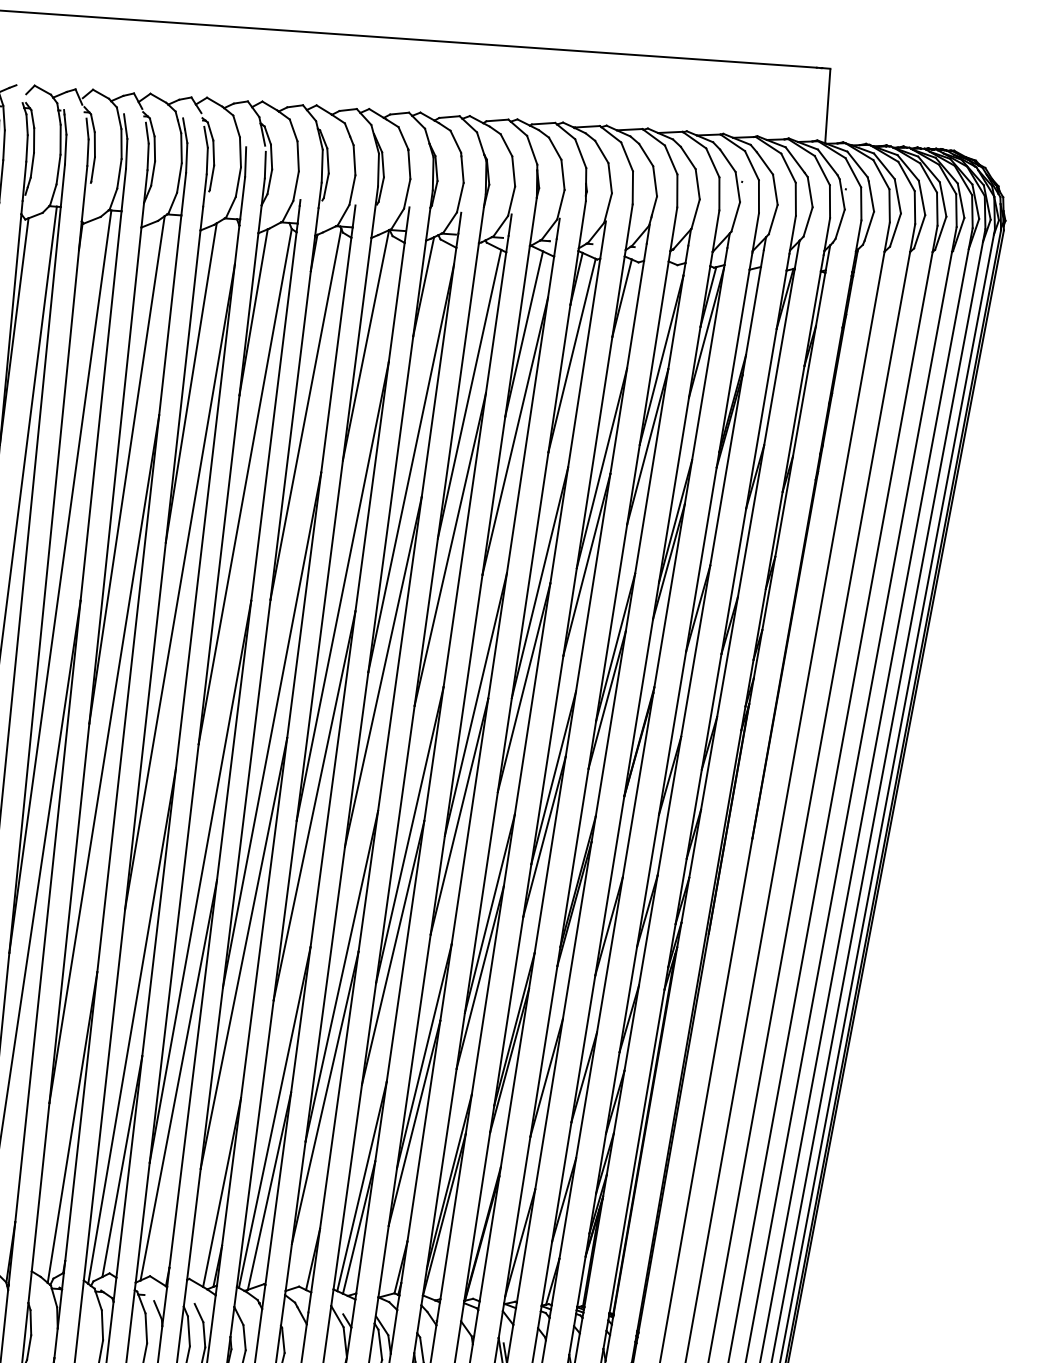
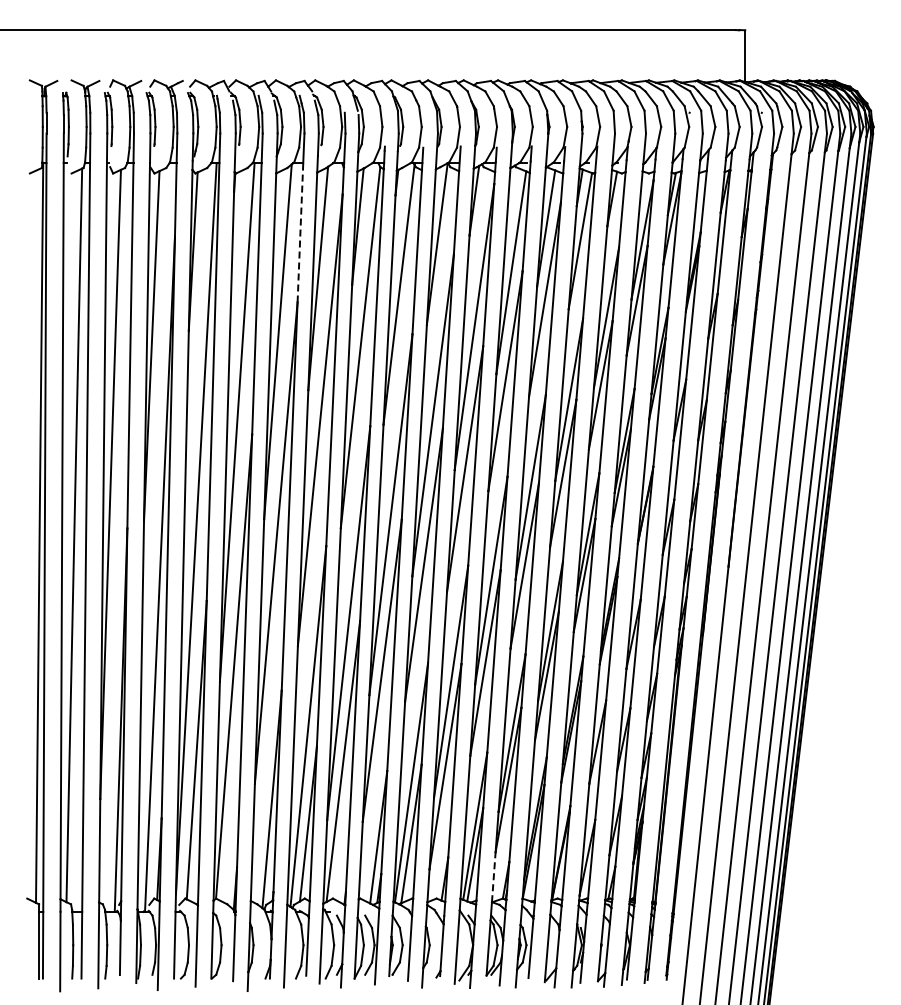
line: (170, 314) -> (300, 232), solid -> dashed
line: (383, 1260) -> (493, 876), solid -> dashed

